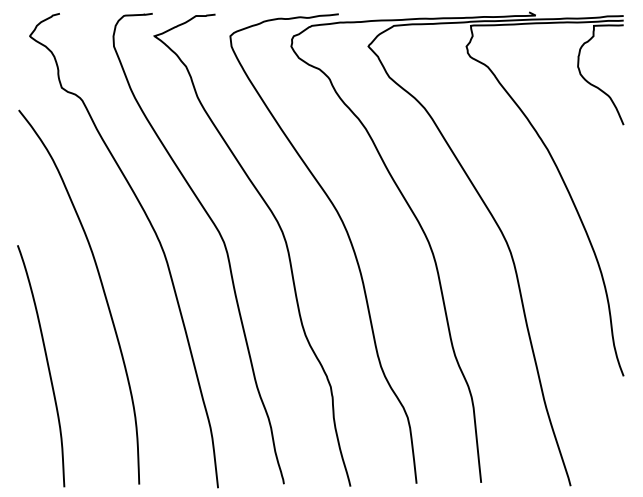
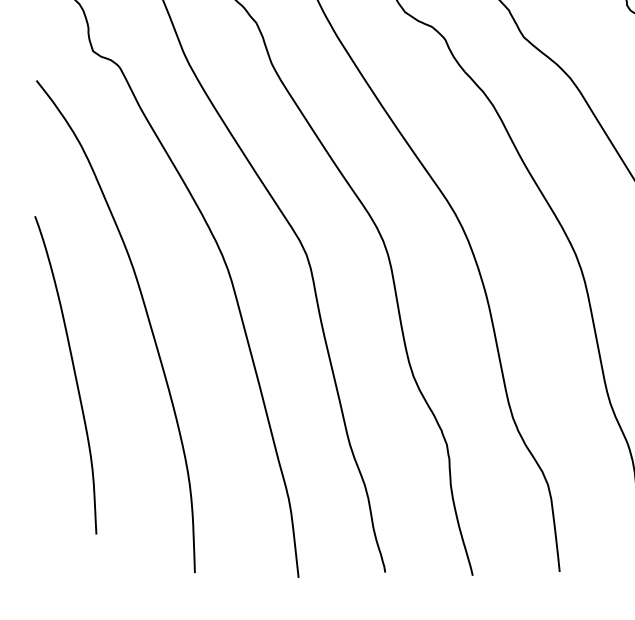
curve: (47, 366) -> (74, 375), moved

